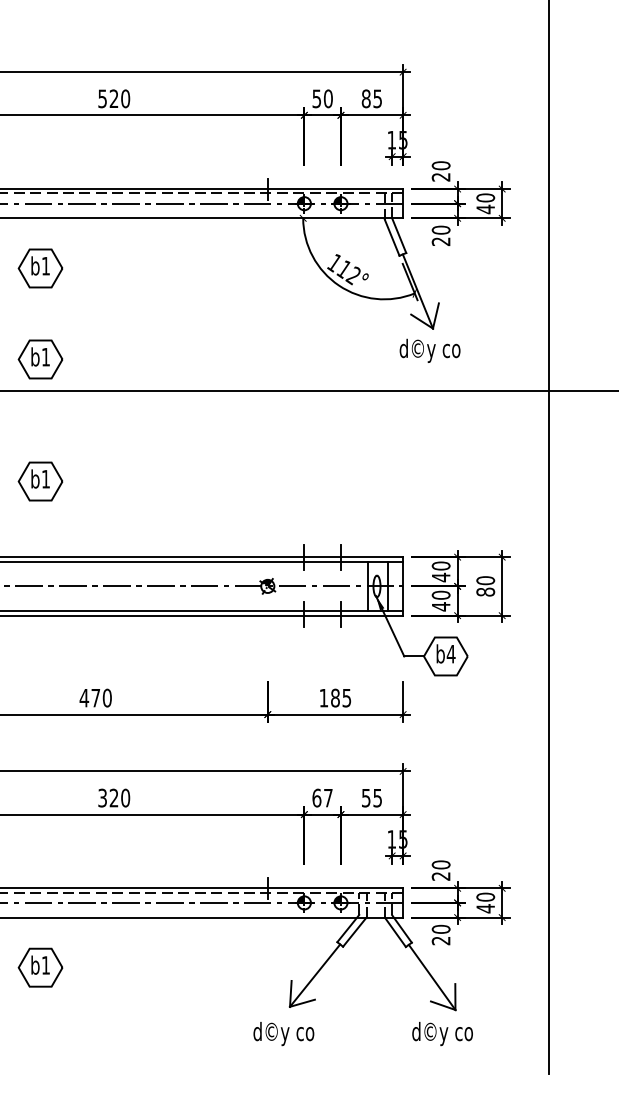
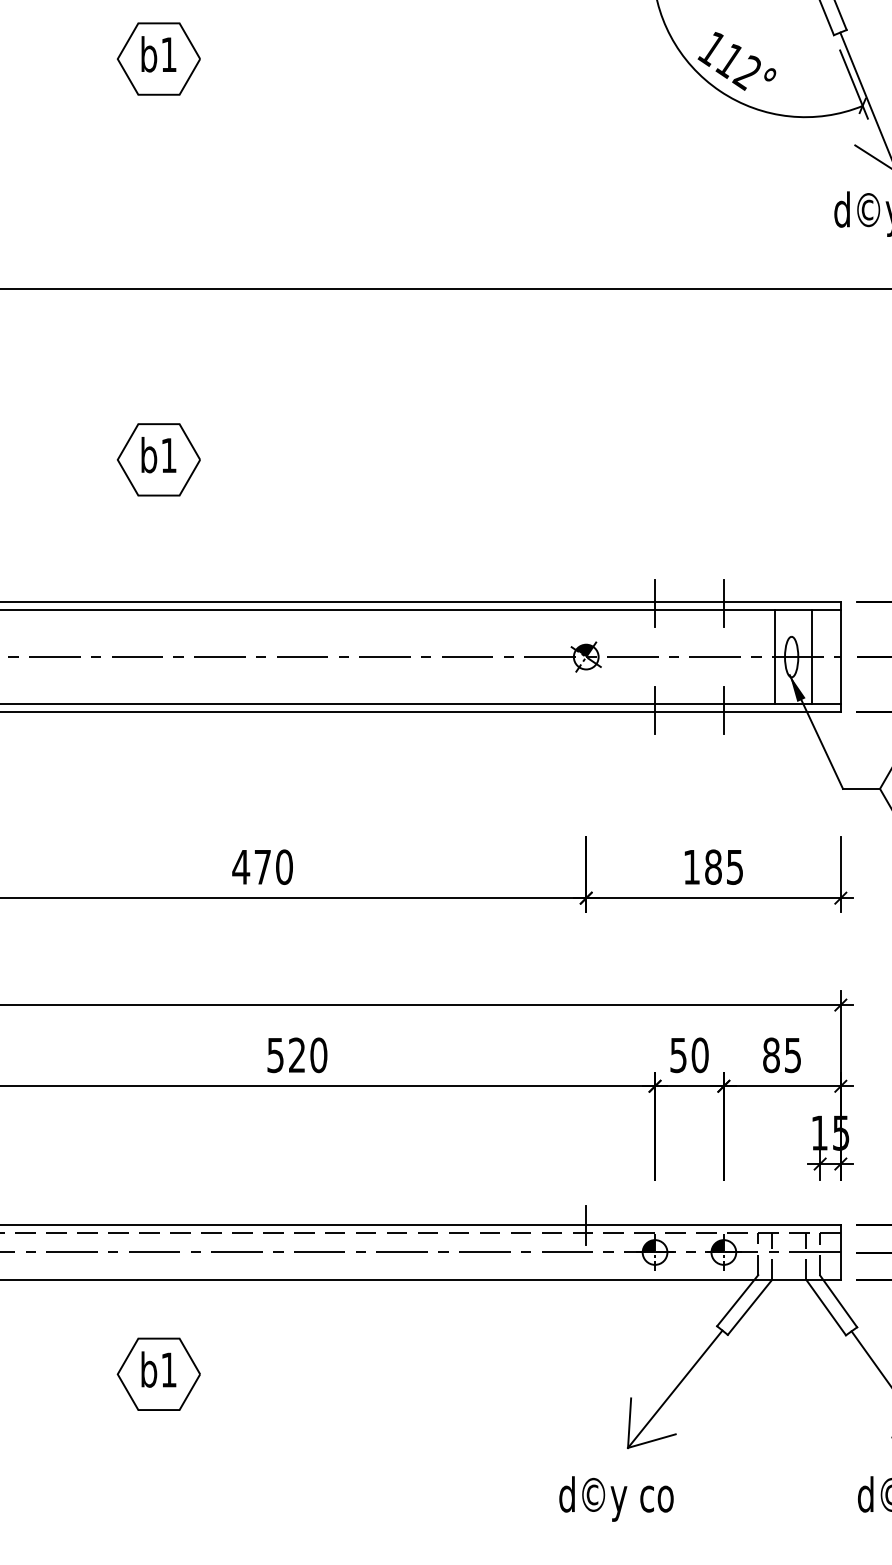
part: (40, 359) -> (158, 230), removed
text: (102, 797) -> (275, 1054), 320 -> 520
text: (322, 797) -> (689, 1054), 67 -> 50
text: (365, 797) -> (770, 1054), 55 -> 85

